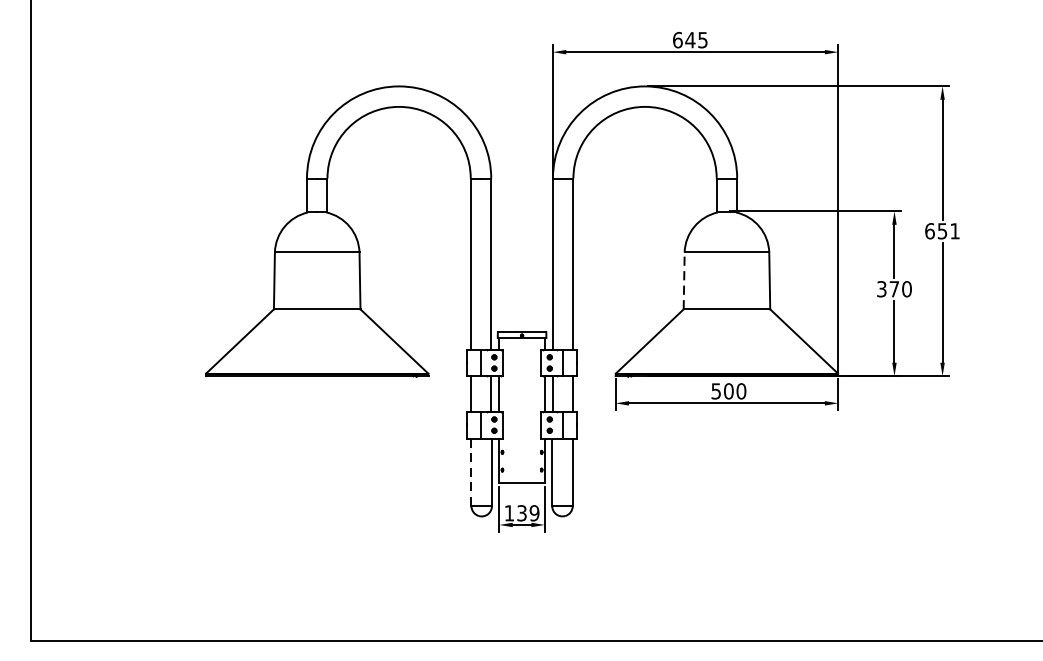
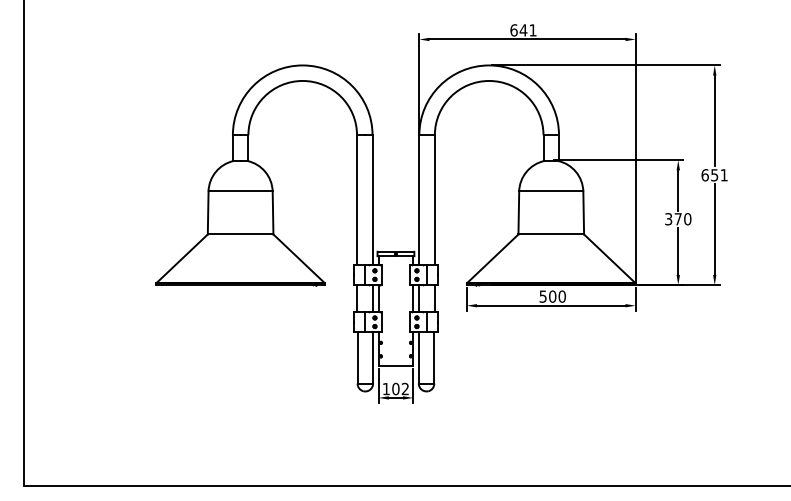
text: (702, 40) -> (532, 30), 645 -> 641
line: (683, 280) -> (518, 212), dashed -> solid
line: (471, 472) -> (357, 358), dashed -> solid
text: (528, 512) -> (400, 388), 139 -> 102

